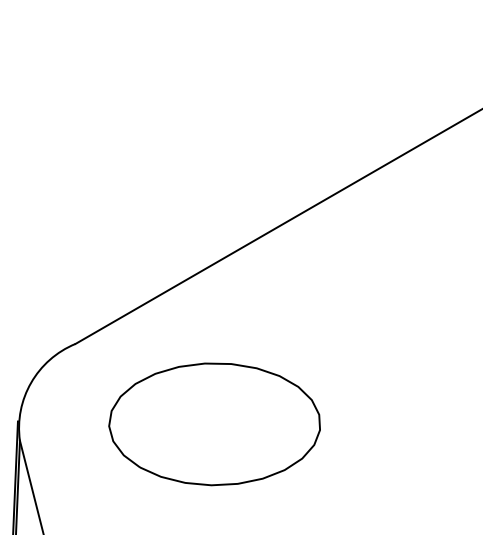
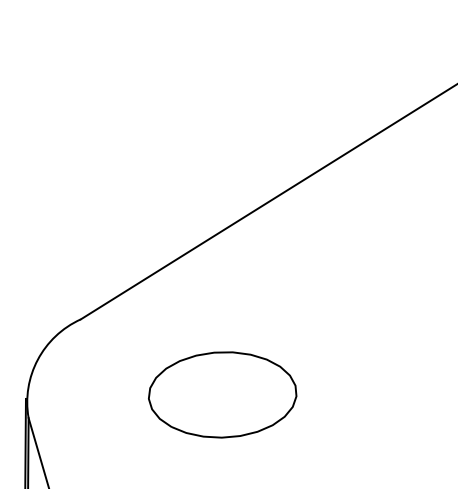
part: (214, 424) -> (222, 395), size x0.7

